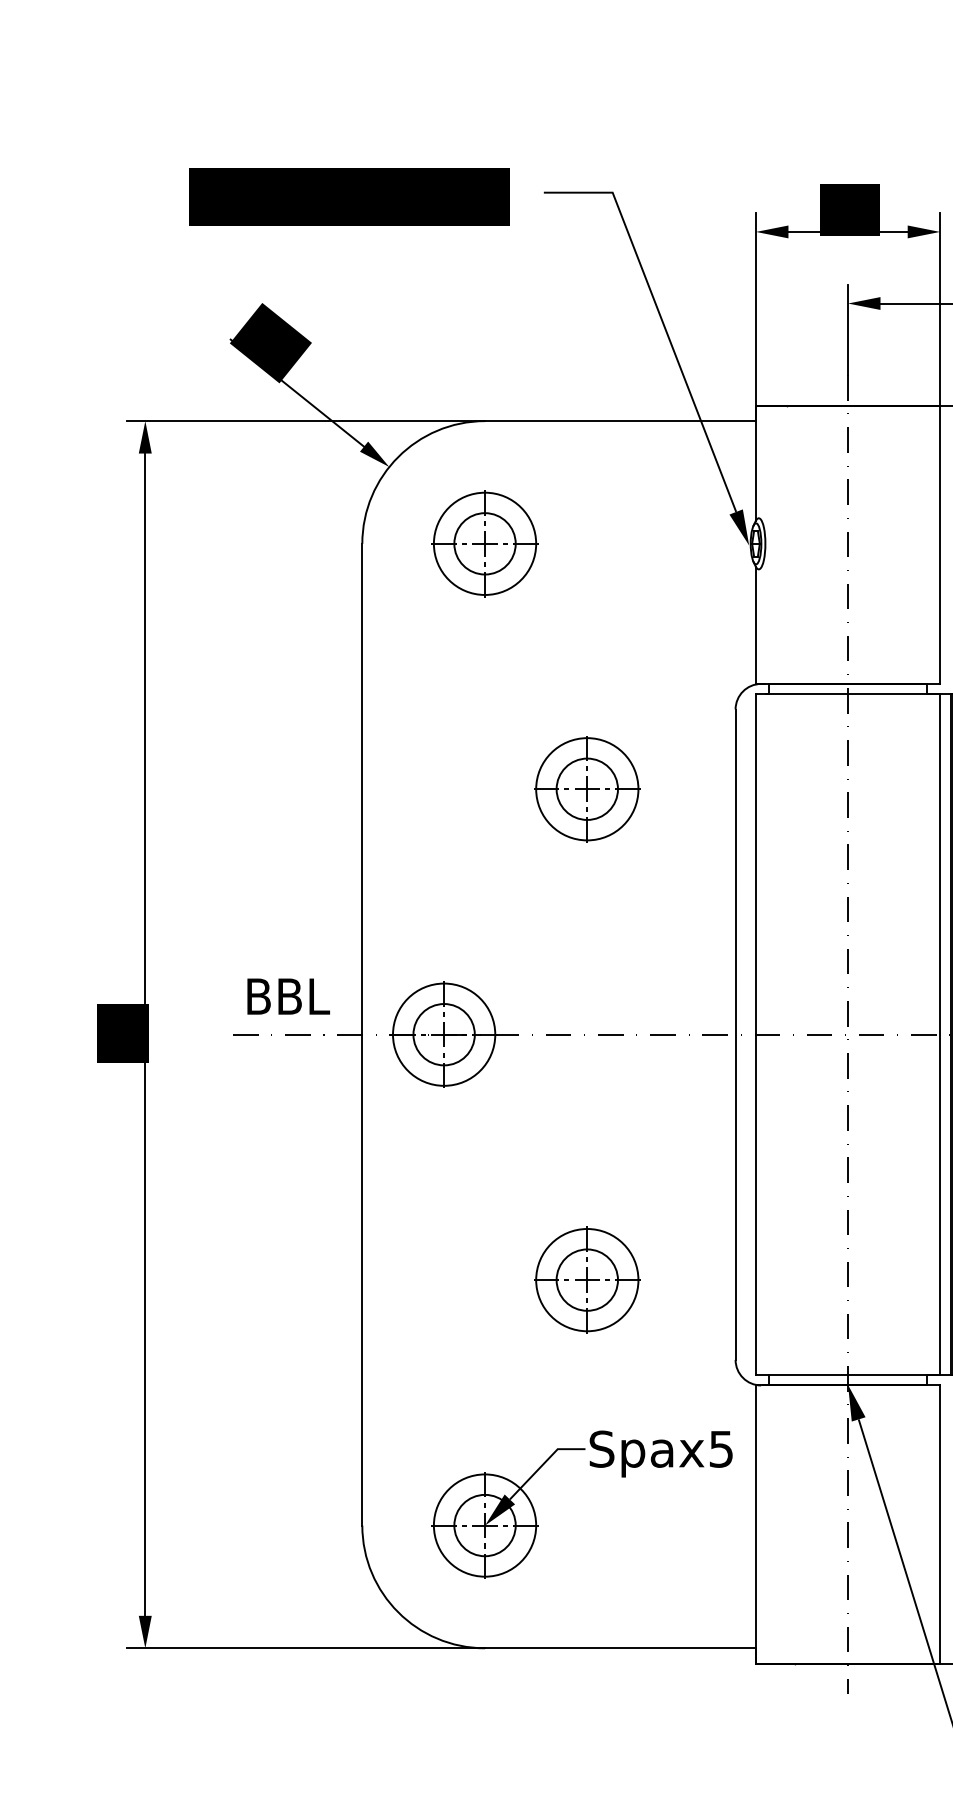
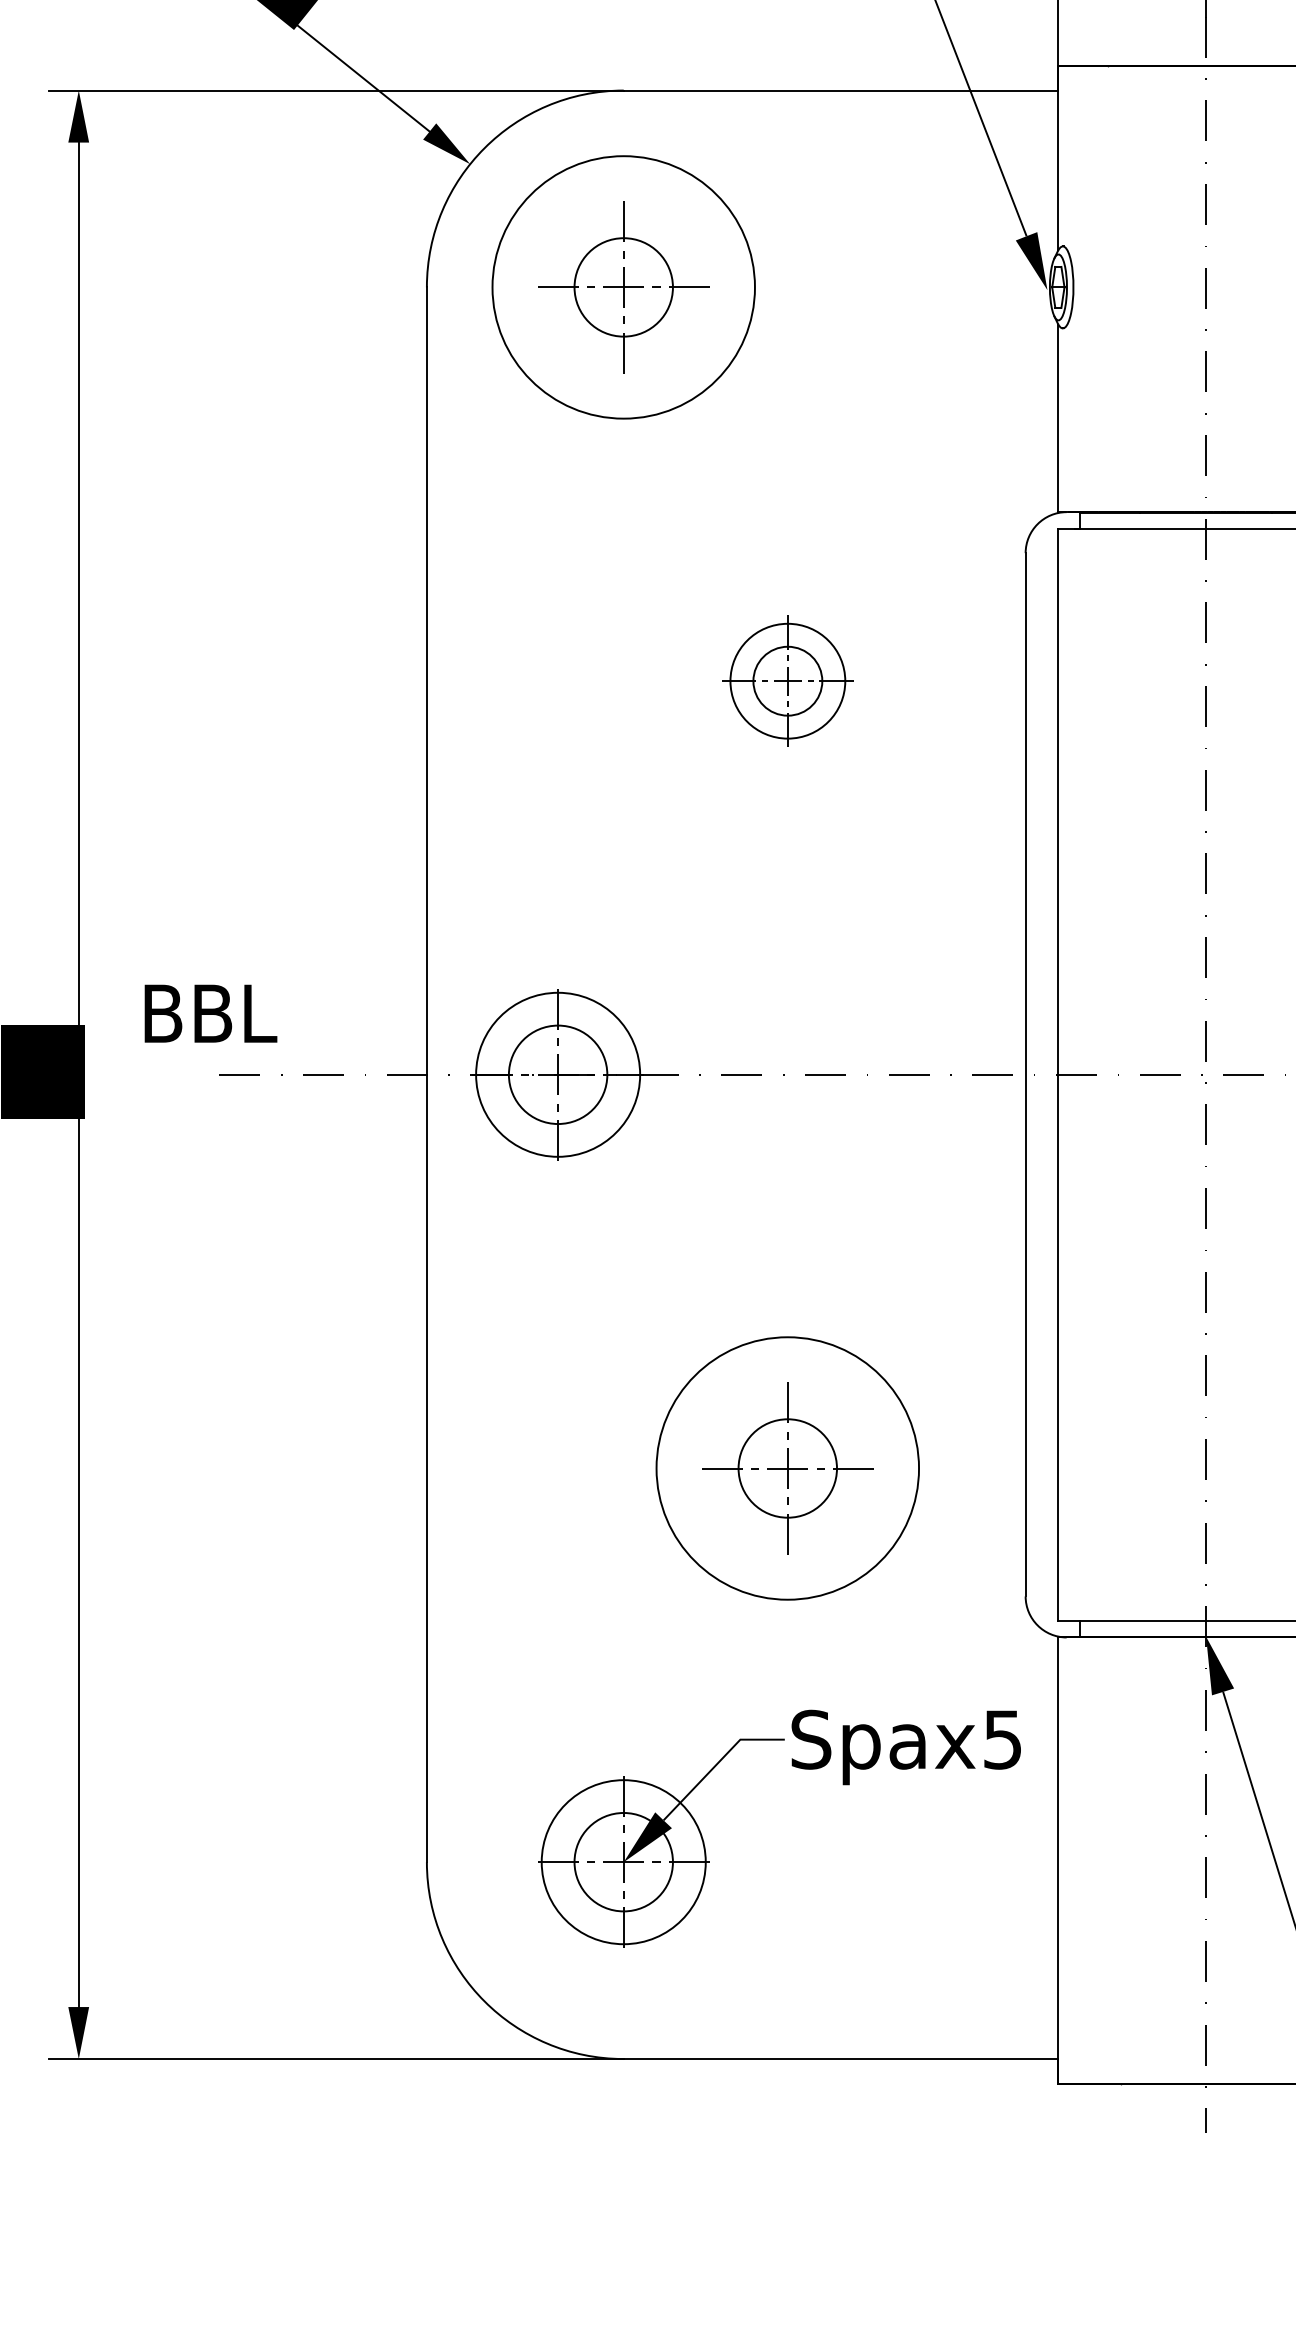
circle: (484, 543) -> (622, 286), size x1.6
part: (587, 789) -> (788, 681), size x0.7
text: (288, 996) -> (210, 1013), moved
circle: (587, 1280) -> (788, 1469), size x1.6

